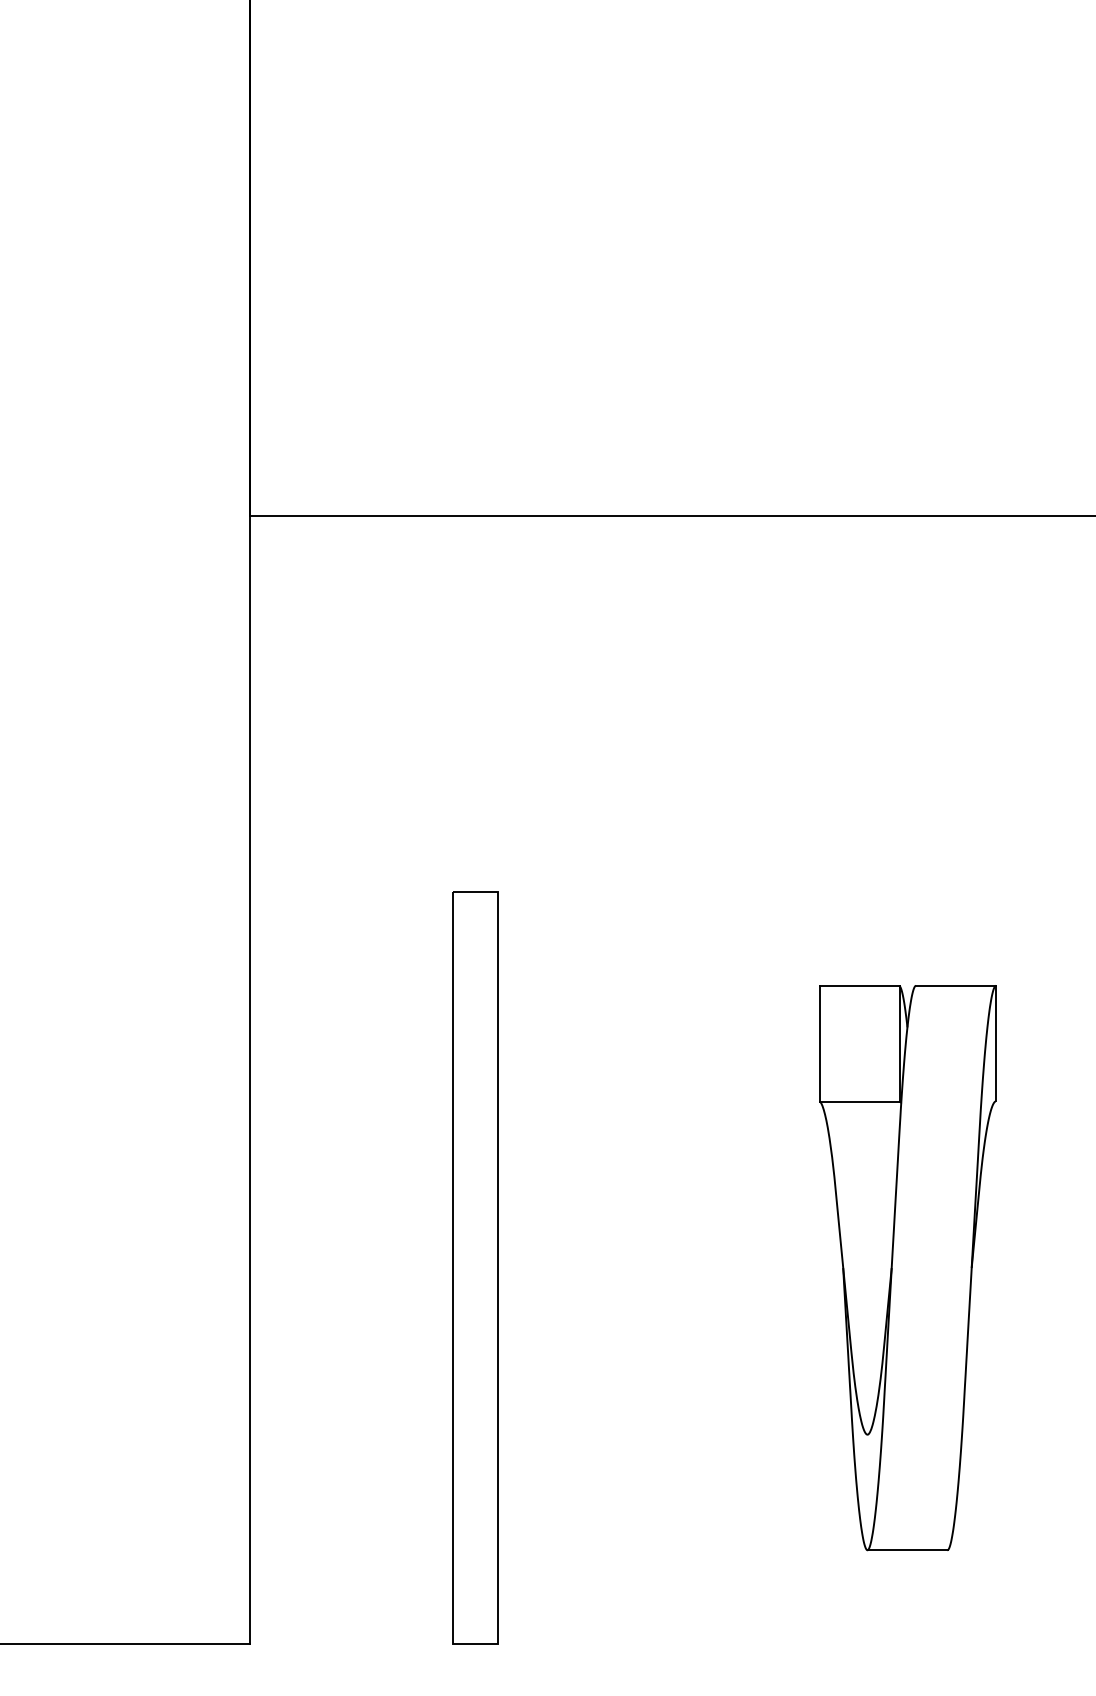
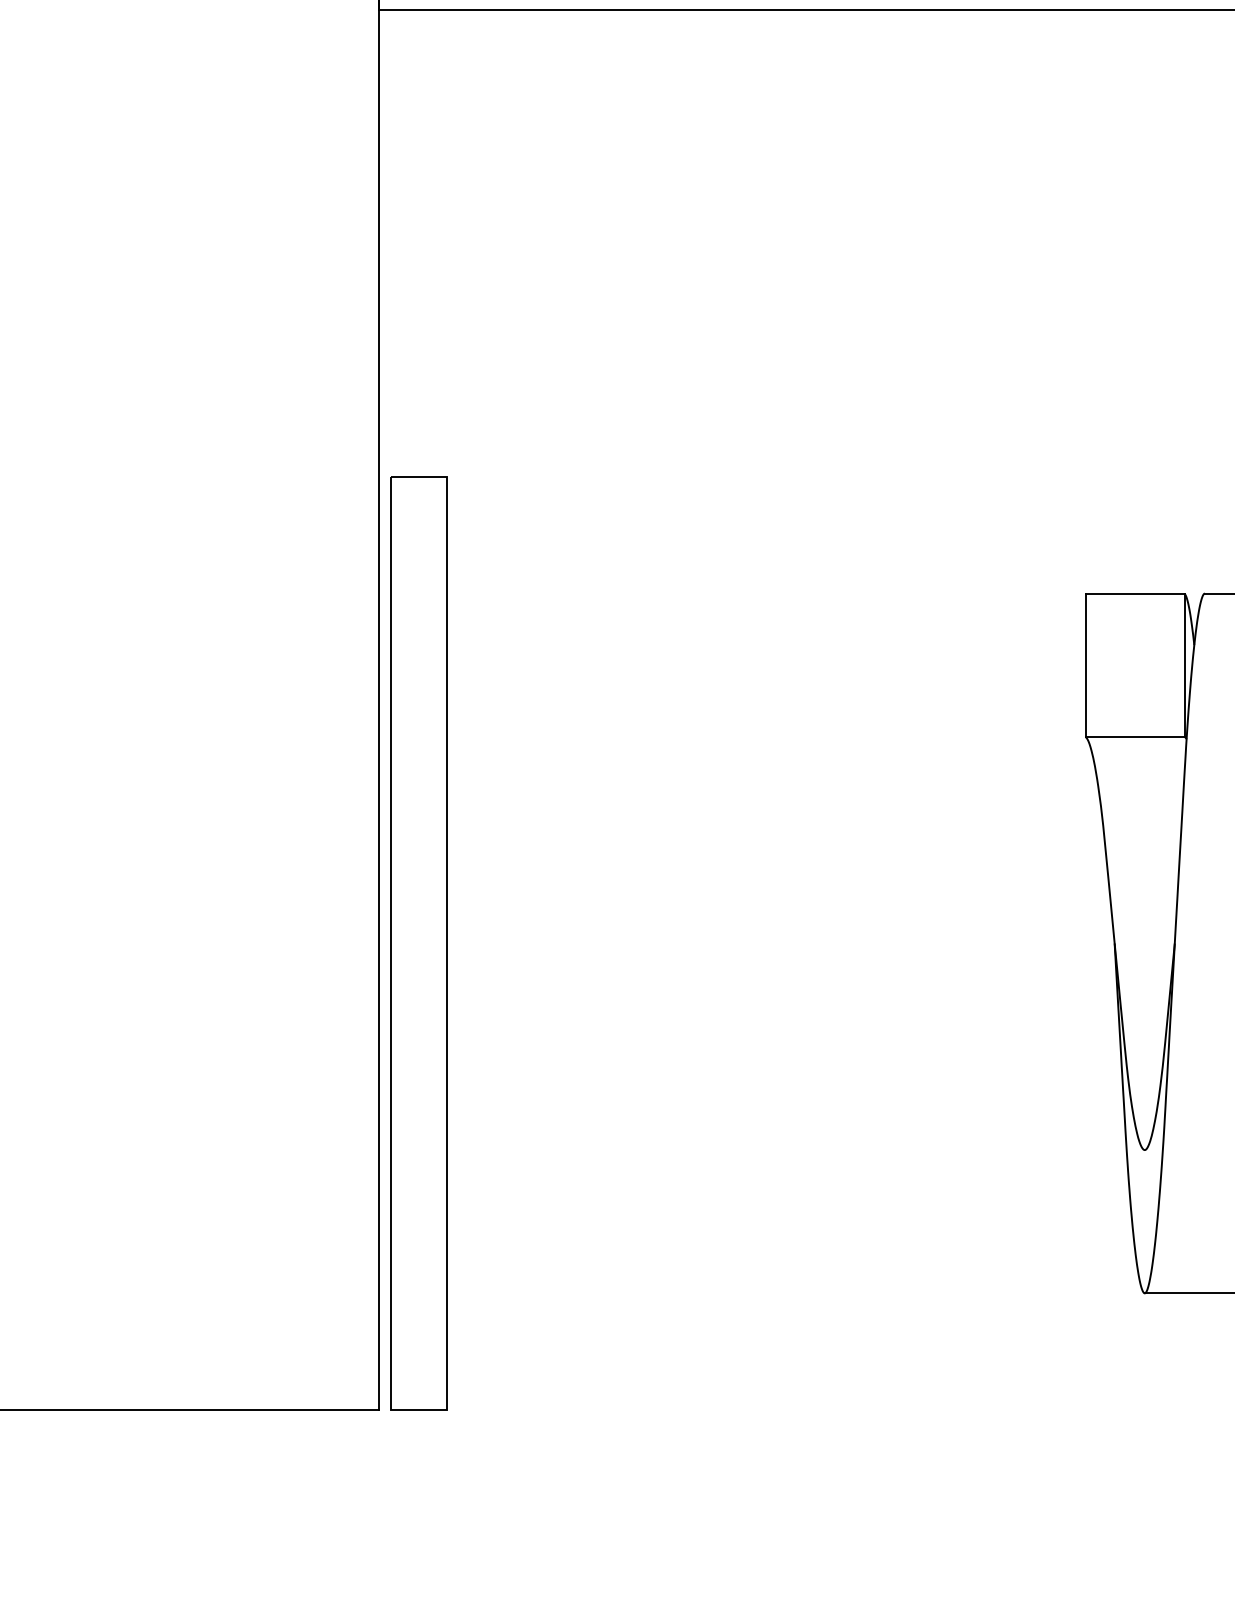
part: (475, 1267) -> (419, 942), moved

